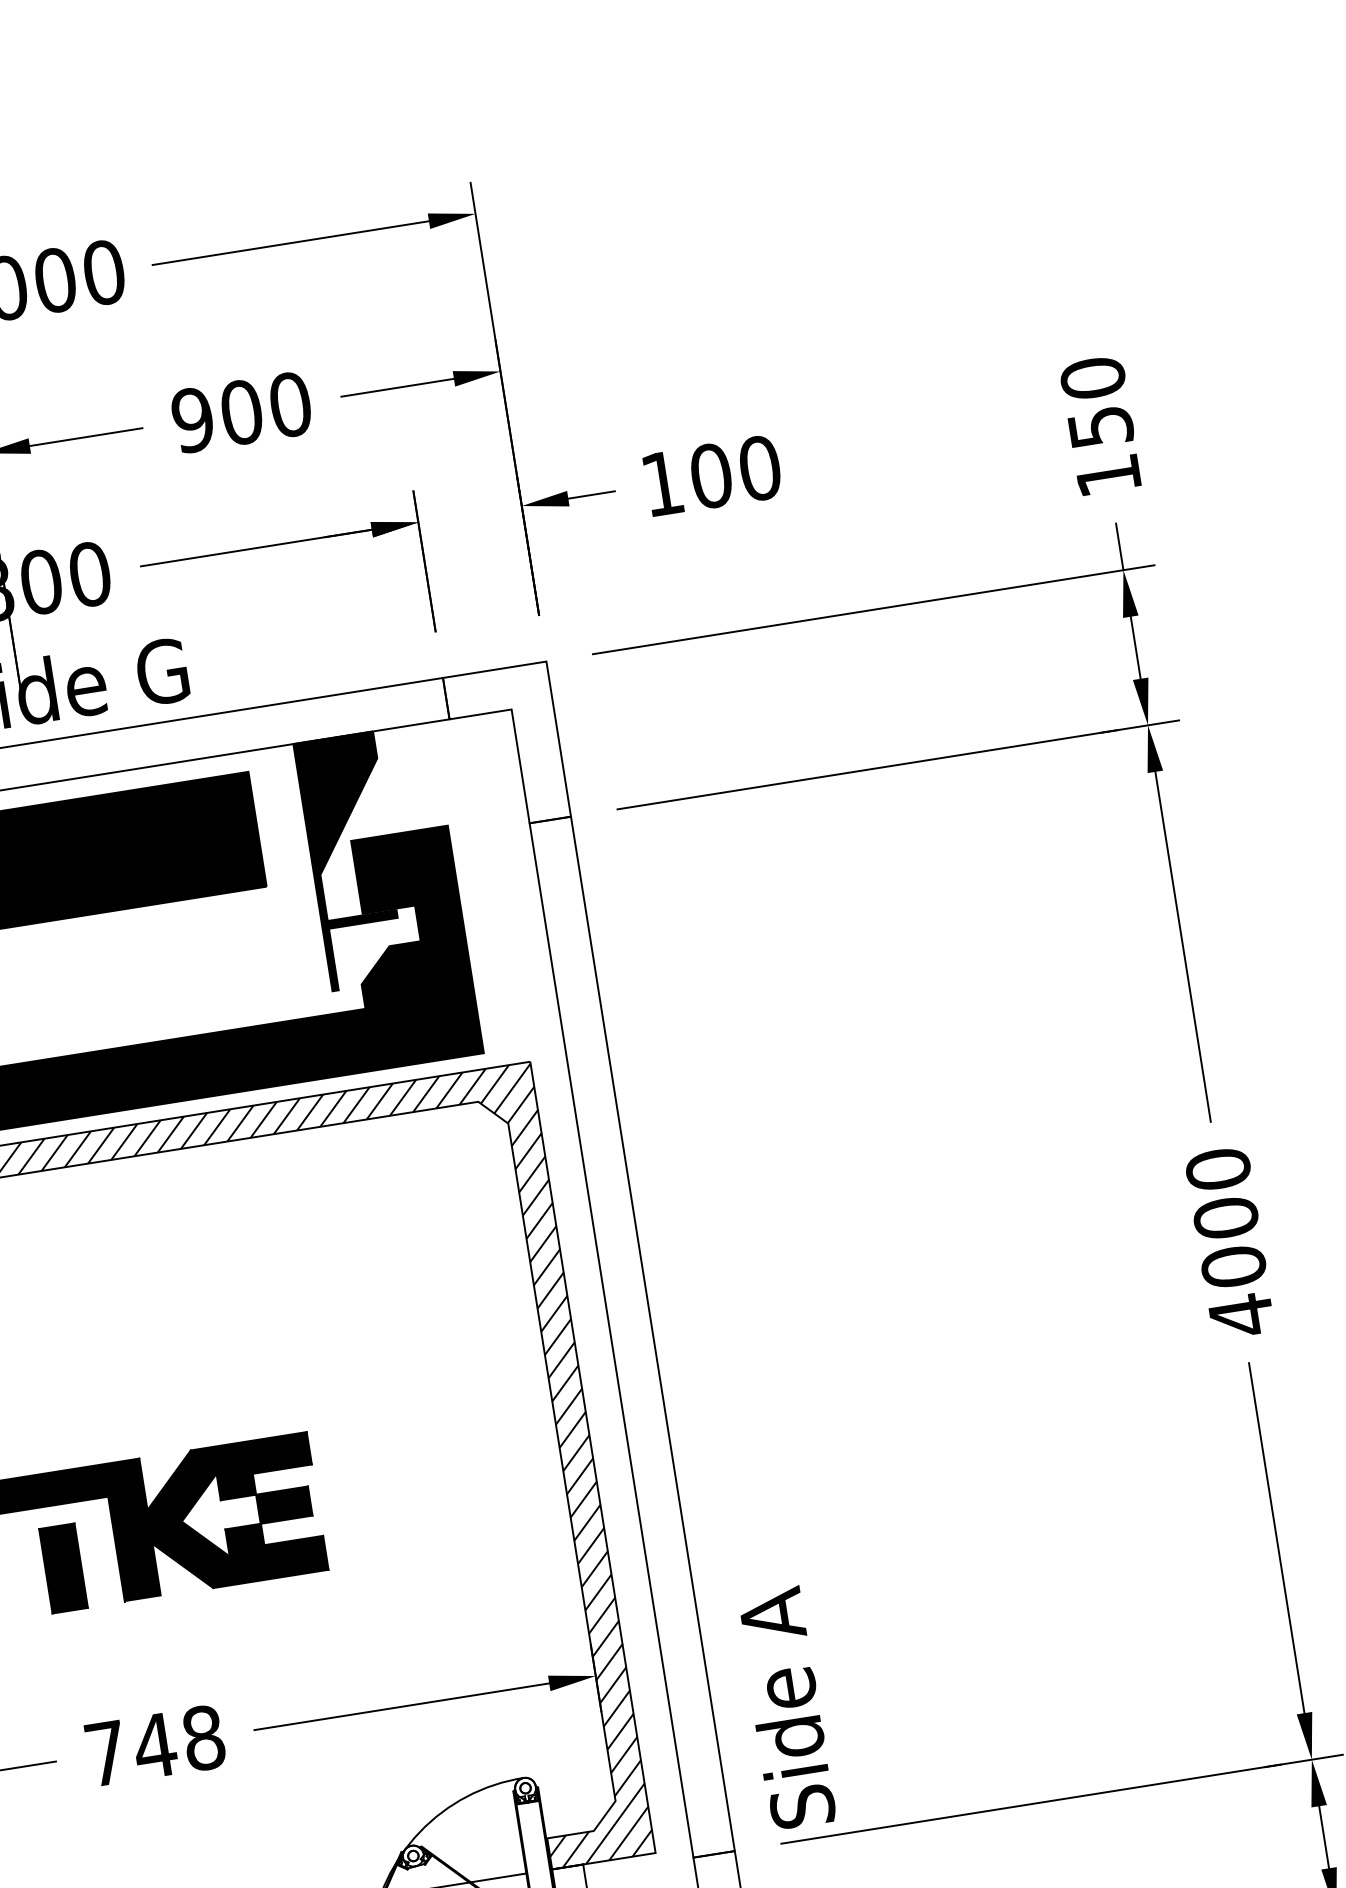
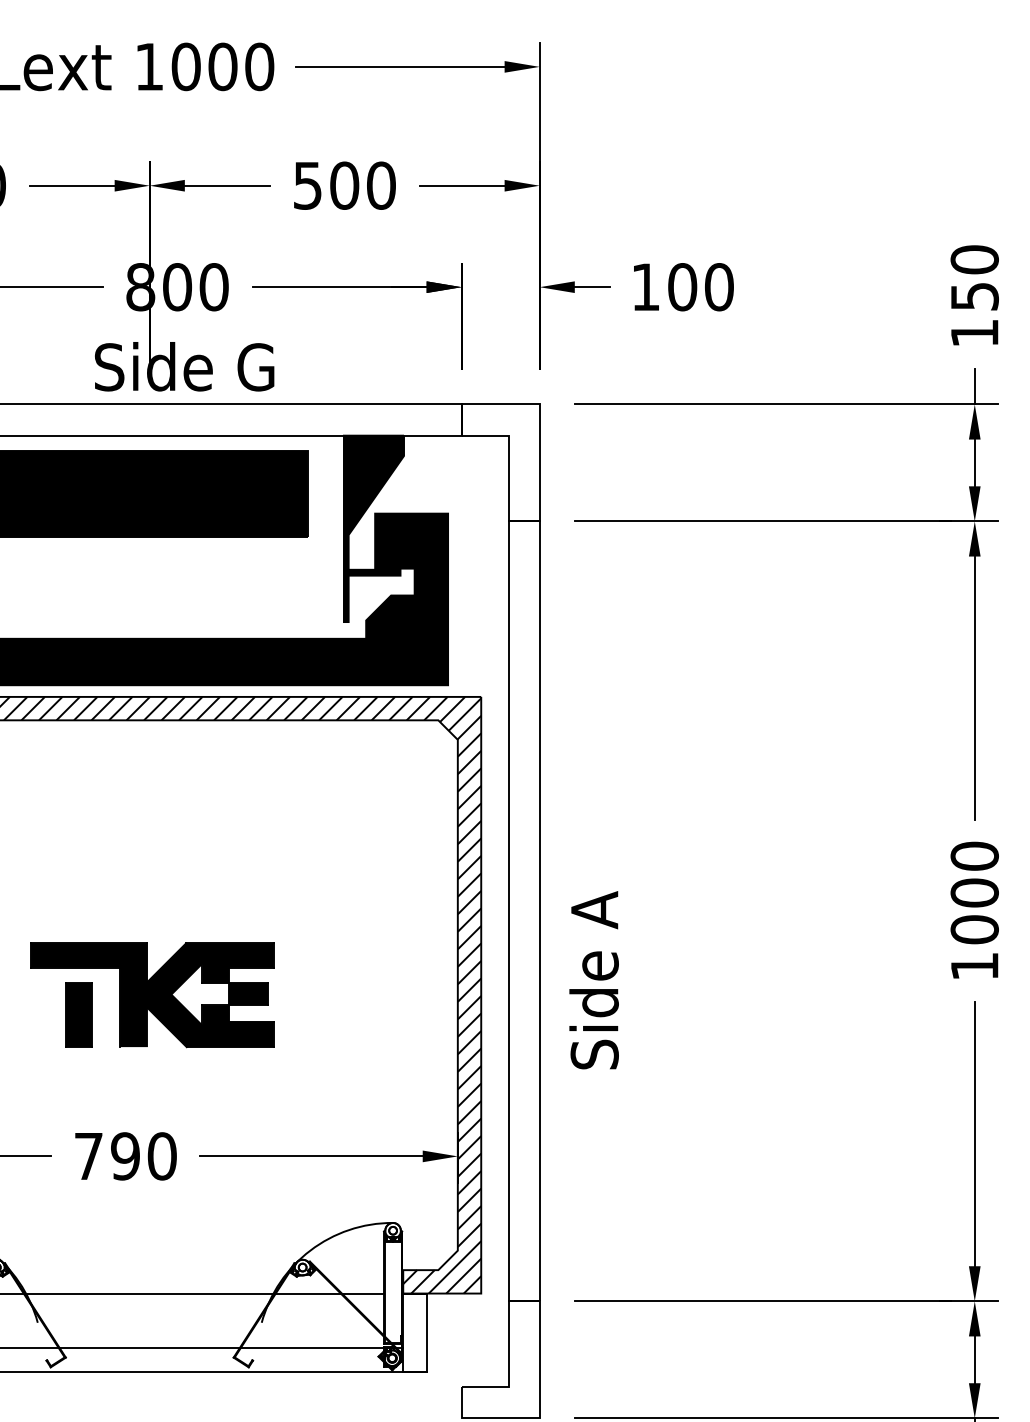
text: (192, 419) -> (307, 185), 900 -> 500
text: (1241, 1315) -> (974, 966), 4000 -> 1000
text: (785, 1708) -> (593, 980), moved
text: (178, 1742) -> (143, 1156), 748 -> 790

